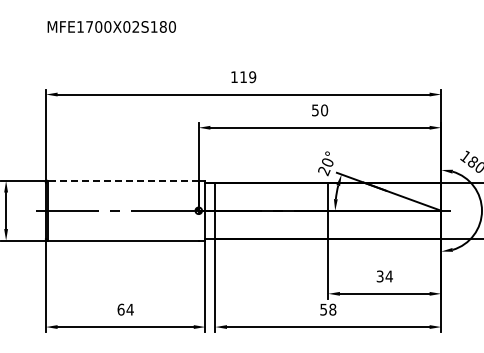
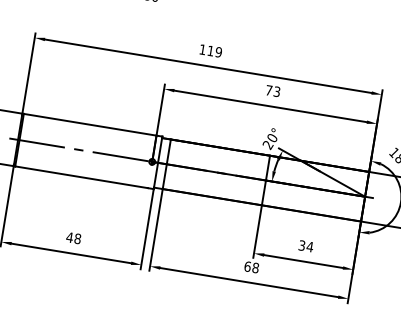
text: (320, 110) -> (273, 91), 50 -> 73
line: (123, 180) -> (90, 124), dashed -> solid
text: (125, 309) -> (73, 238), 64 -> 48
text: (323, 309) -> (247, 266), 58 -> 68

